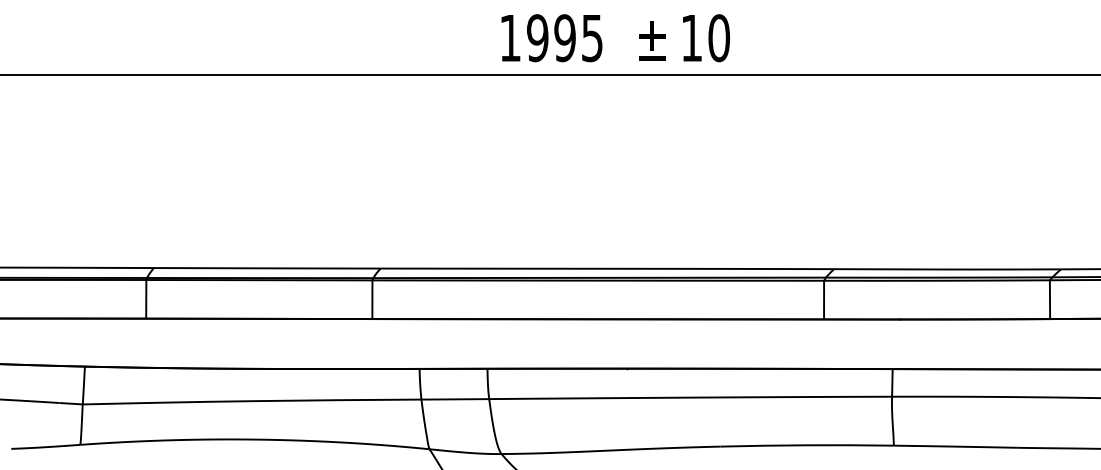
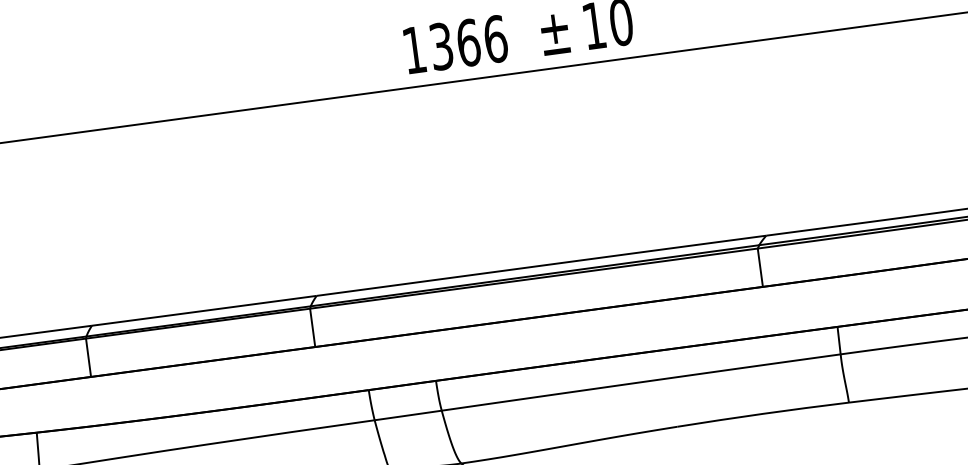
text: (565, 38) -> (469, 43), 1995 -> 1366

